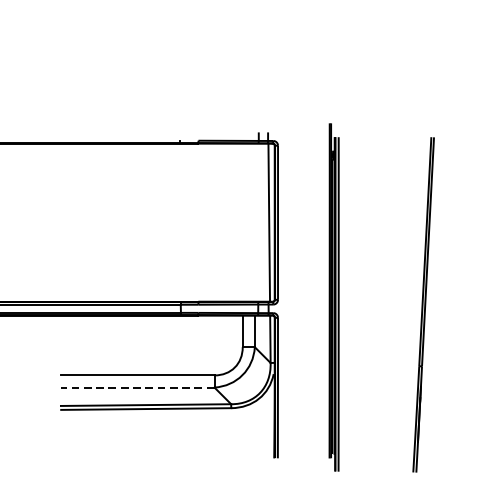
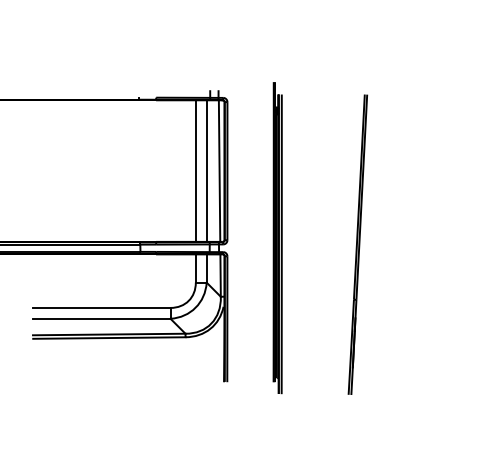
line: (242, 222) -> (195, 170), added
line: (254, 222) -> (206, 170), added
line: (137, 387) -> (101, 318), dashed -> solid

